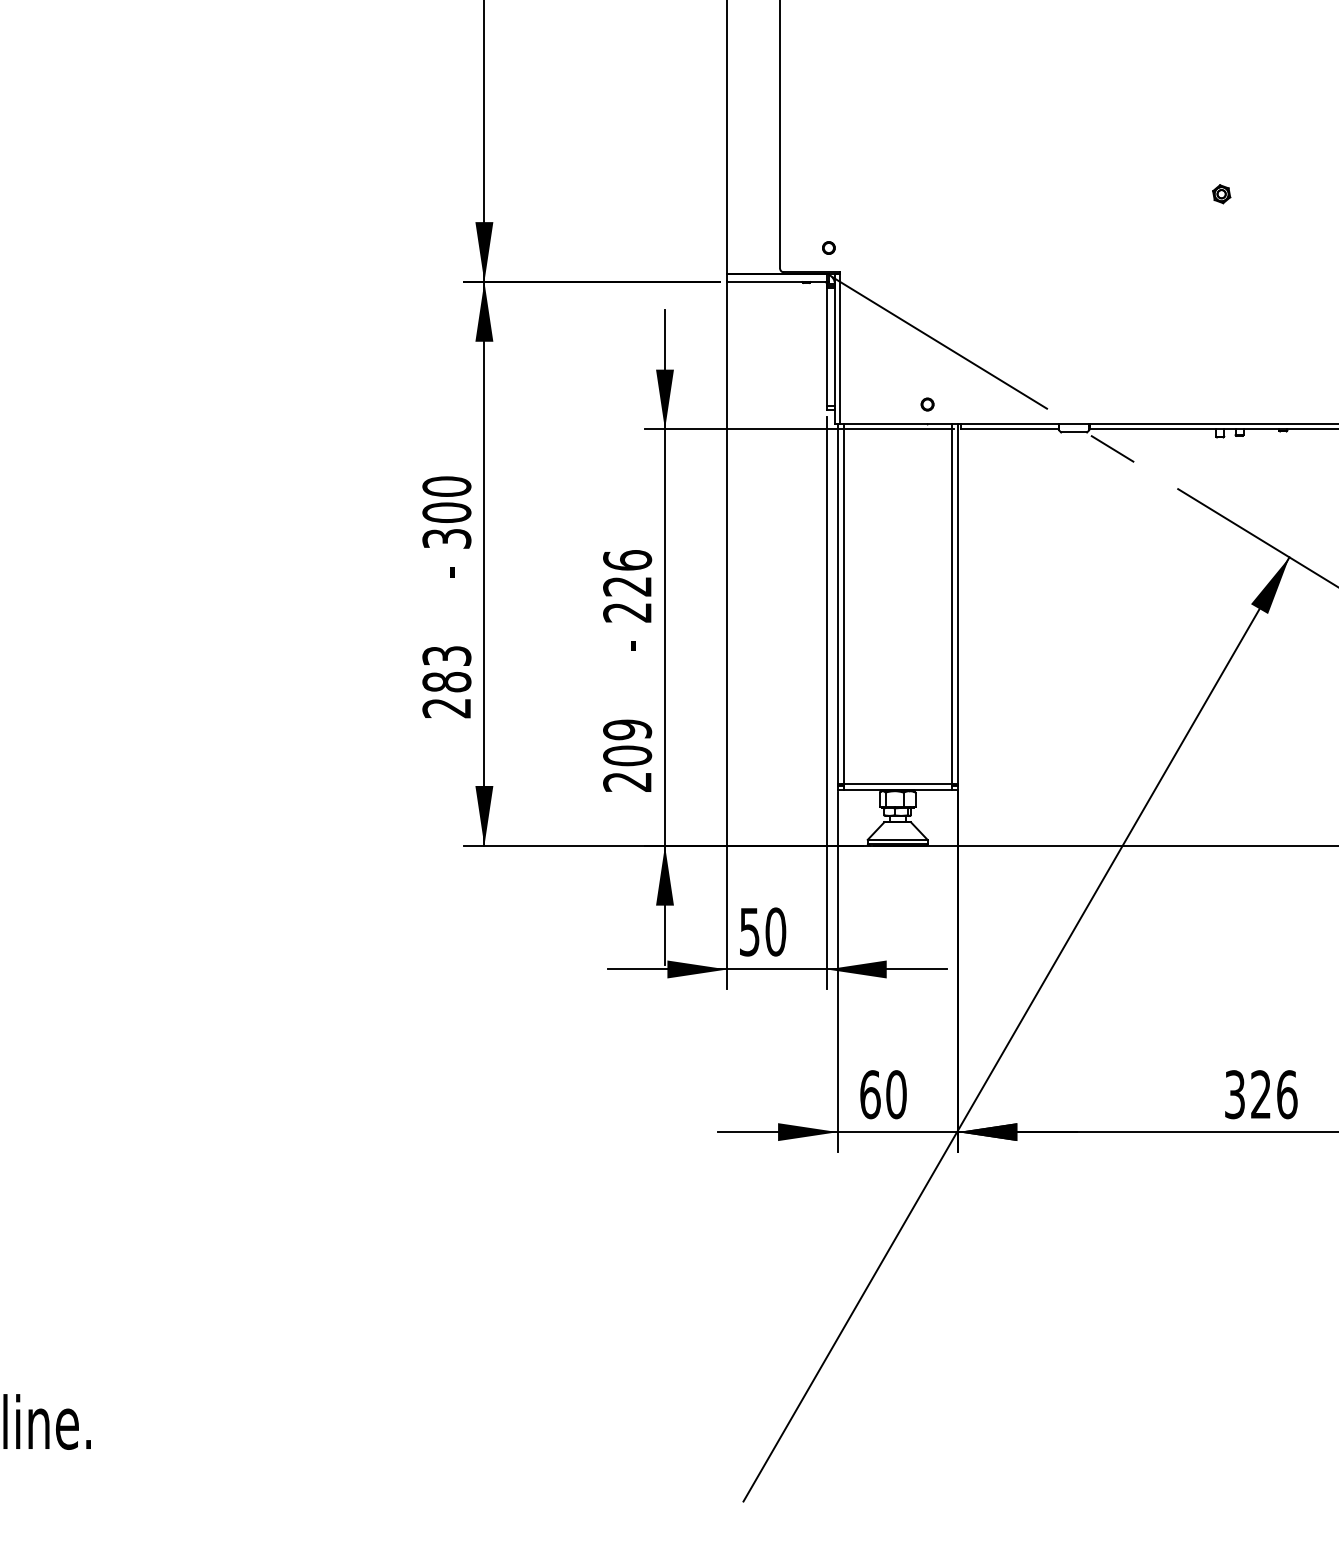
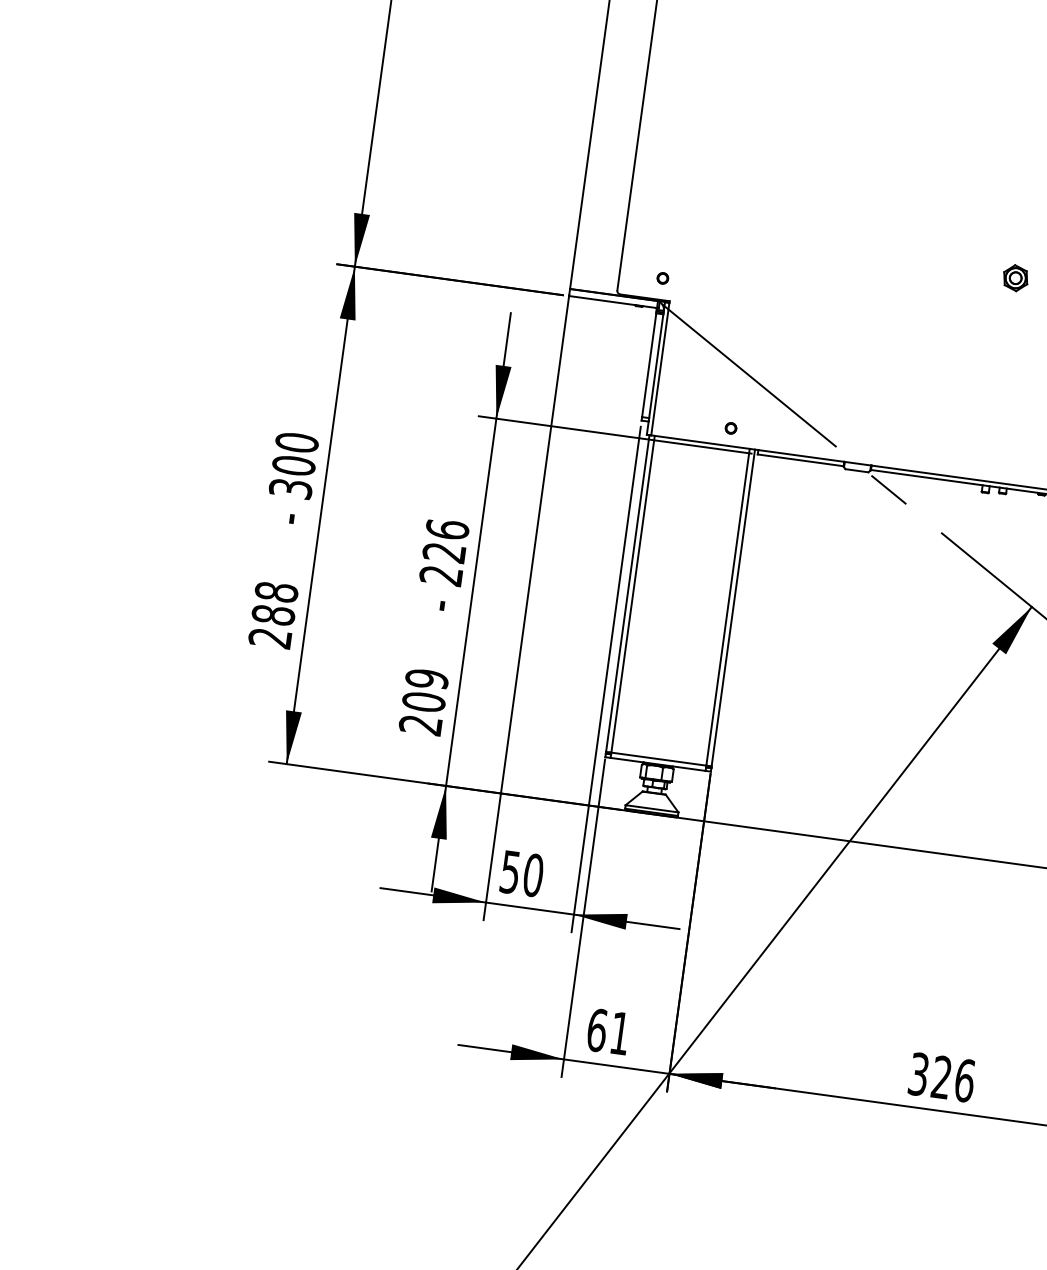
part: (1221, 194) -> (1015, 278), size x1.6
text: (446, 655) -> (276, 591), 283 -> 288
text: (896, 1094) -> (620, 1033), 60 -> 61

